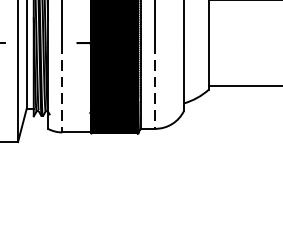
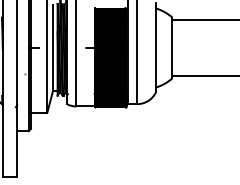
line: (155, 86) -> (137, 76), dashed -> solid
line: (62, 88) -> (76, 77), dashed -> solid

